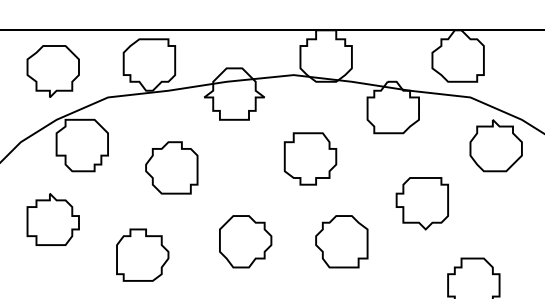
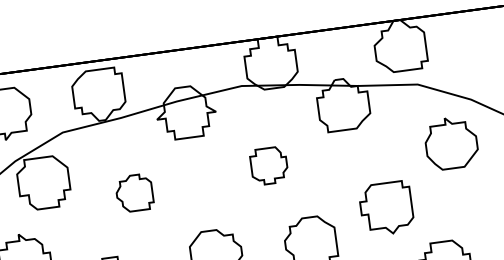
part: (495, 145) -> (450, 142), moved
part: (310, 158) -> (269, 165), size x0.7
part: (171, 167) -> (134, 192), size x0.7
part: (421, 203) -> (385, 208), moved

